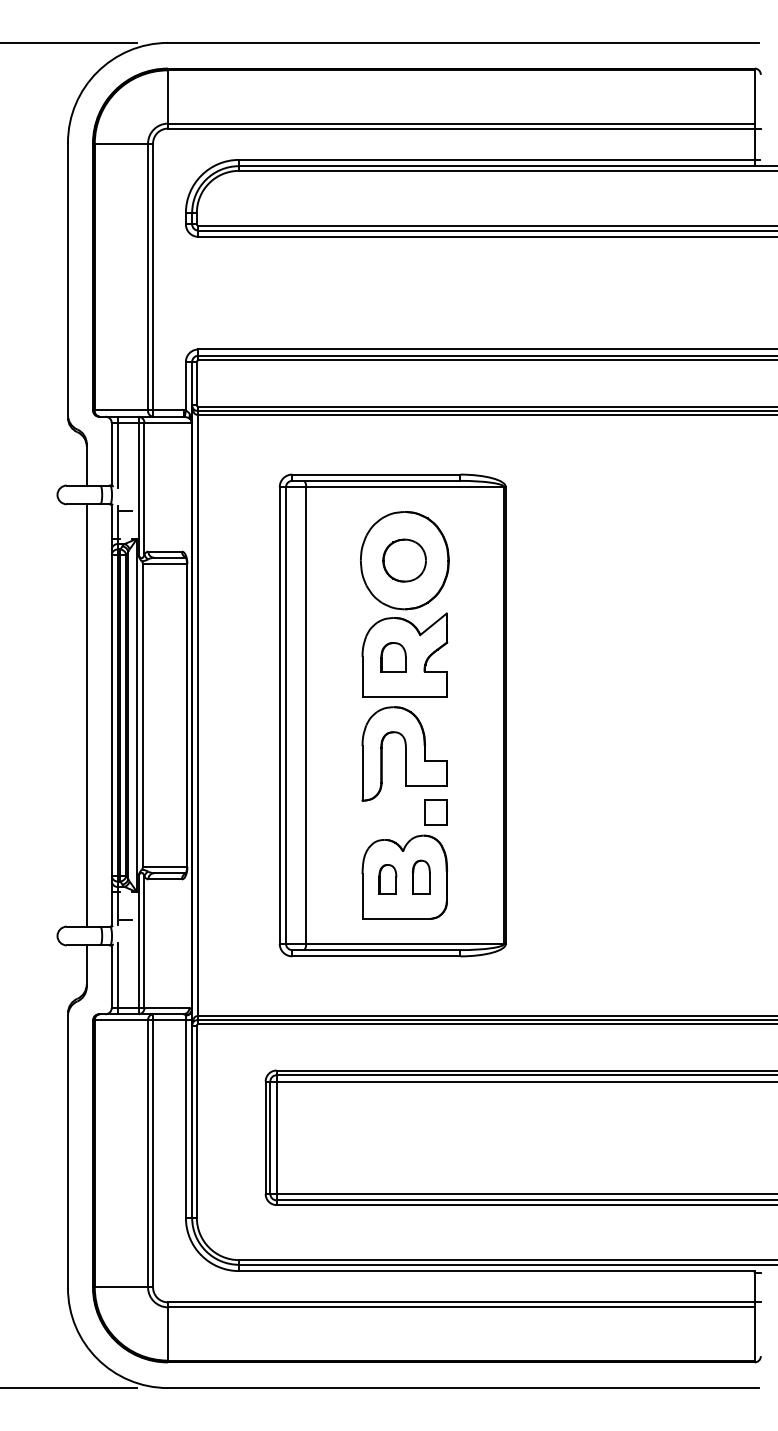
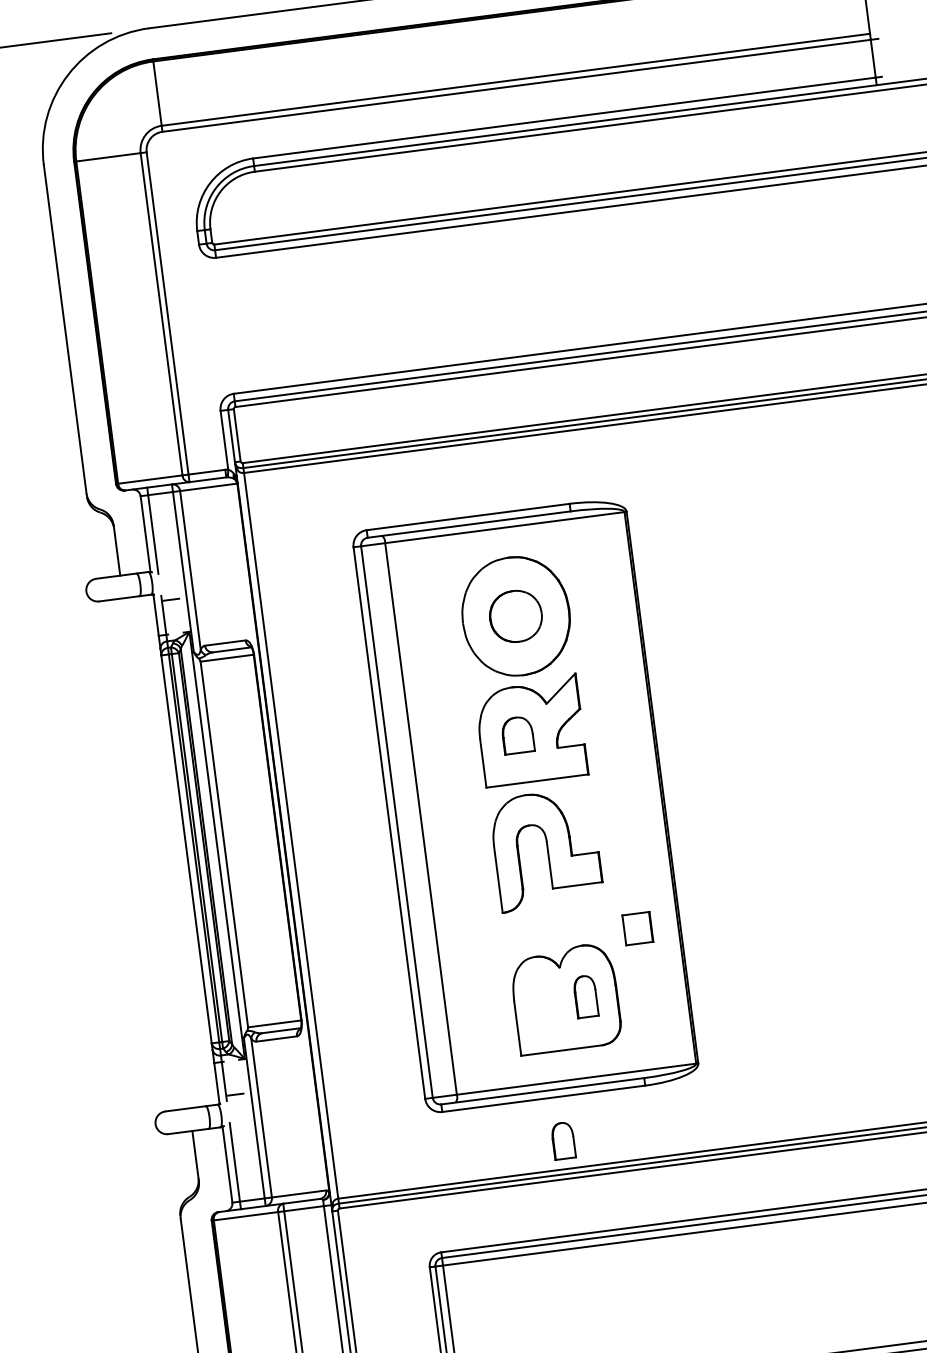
line: (86, 715) -> (156, 853), removed
part: (435, 812) -> (637, 928), moved
part: (387, 879) -> (562, 1140), moved

